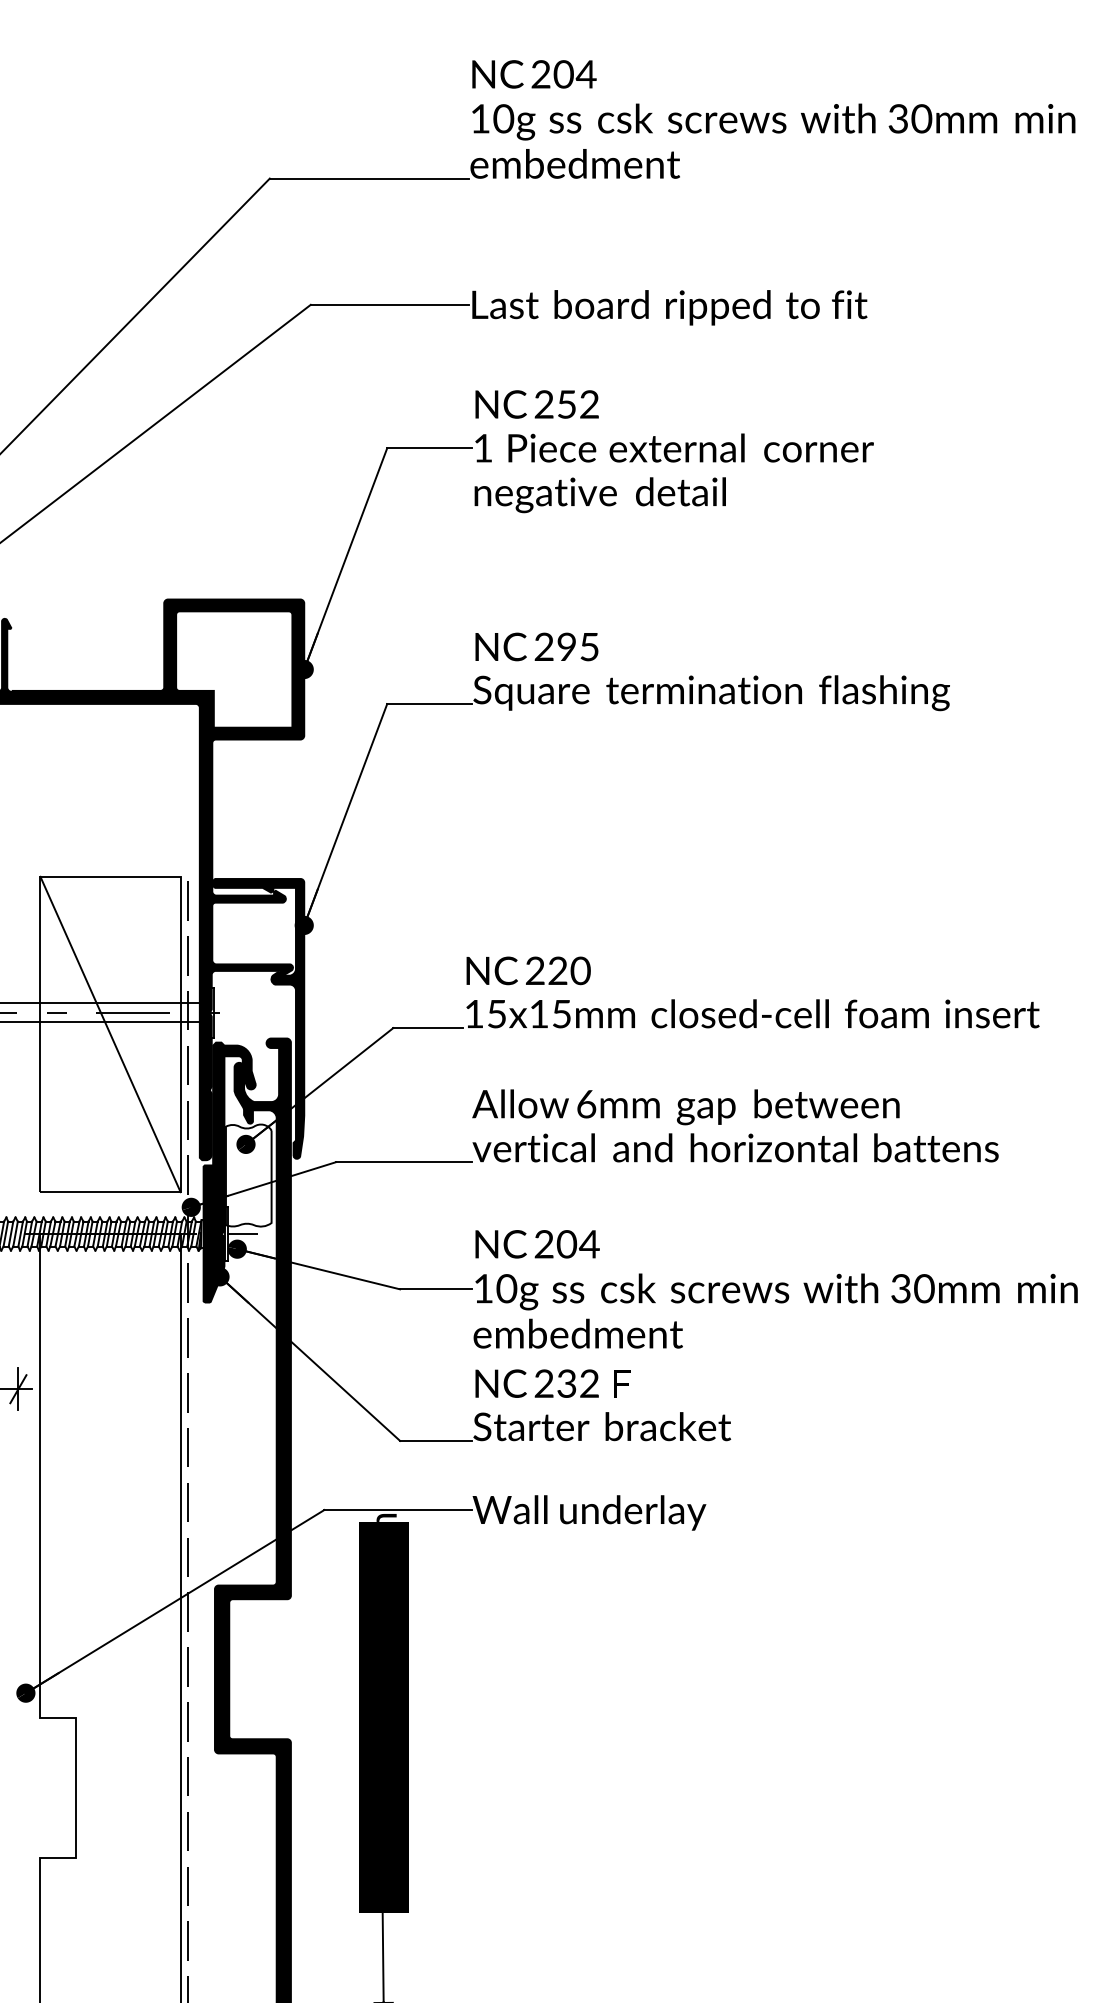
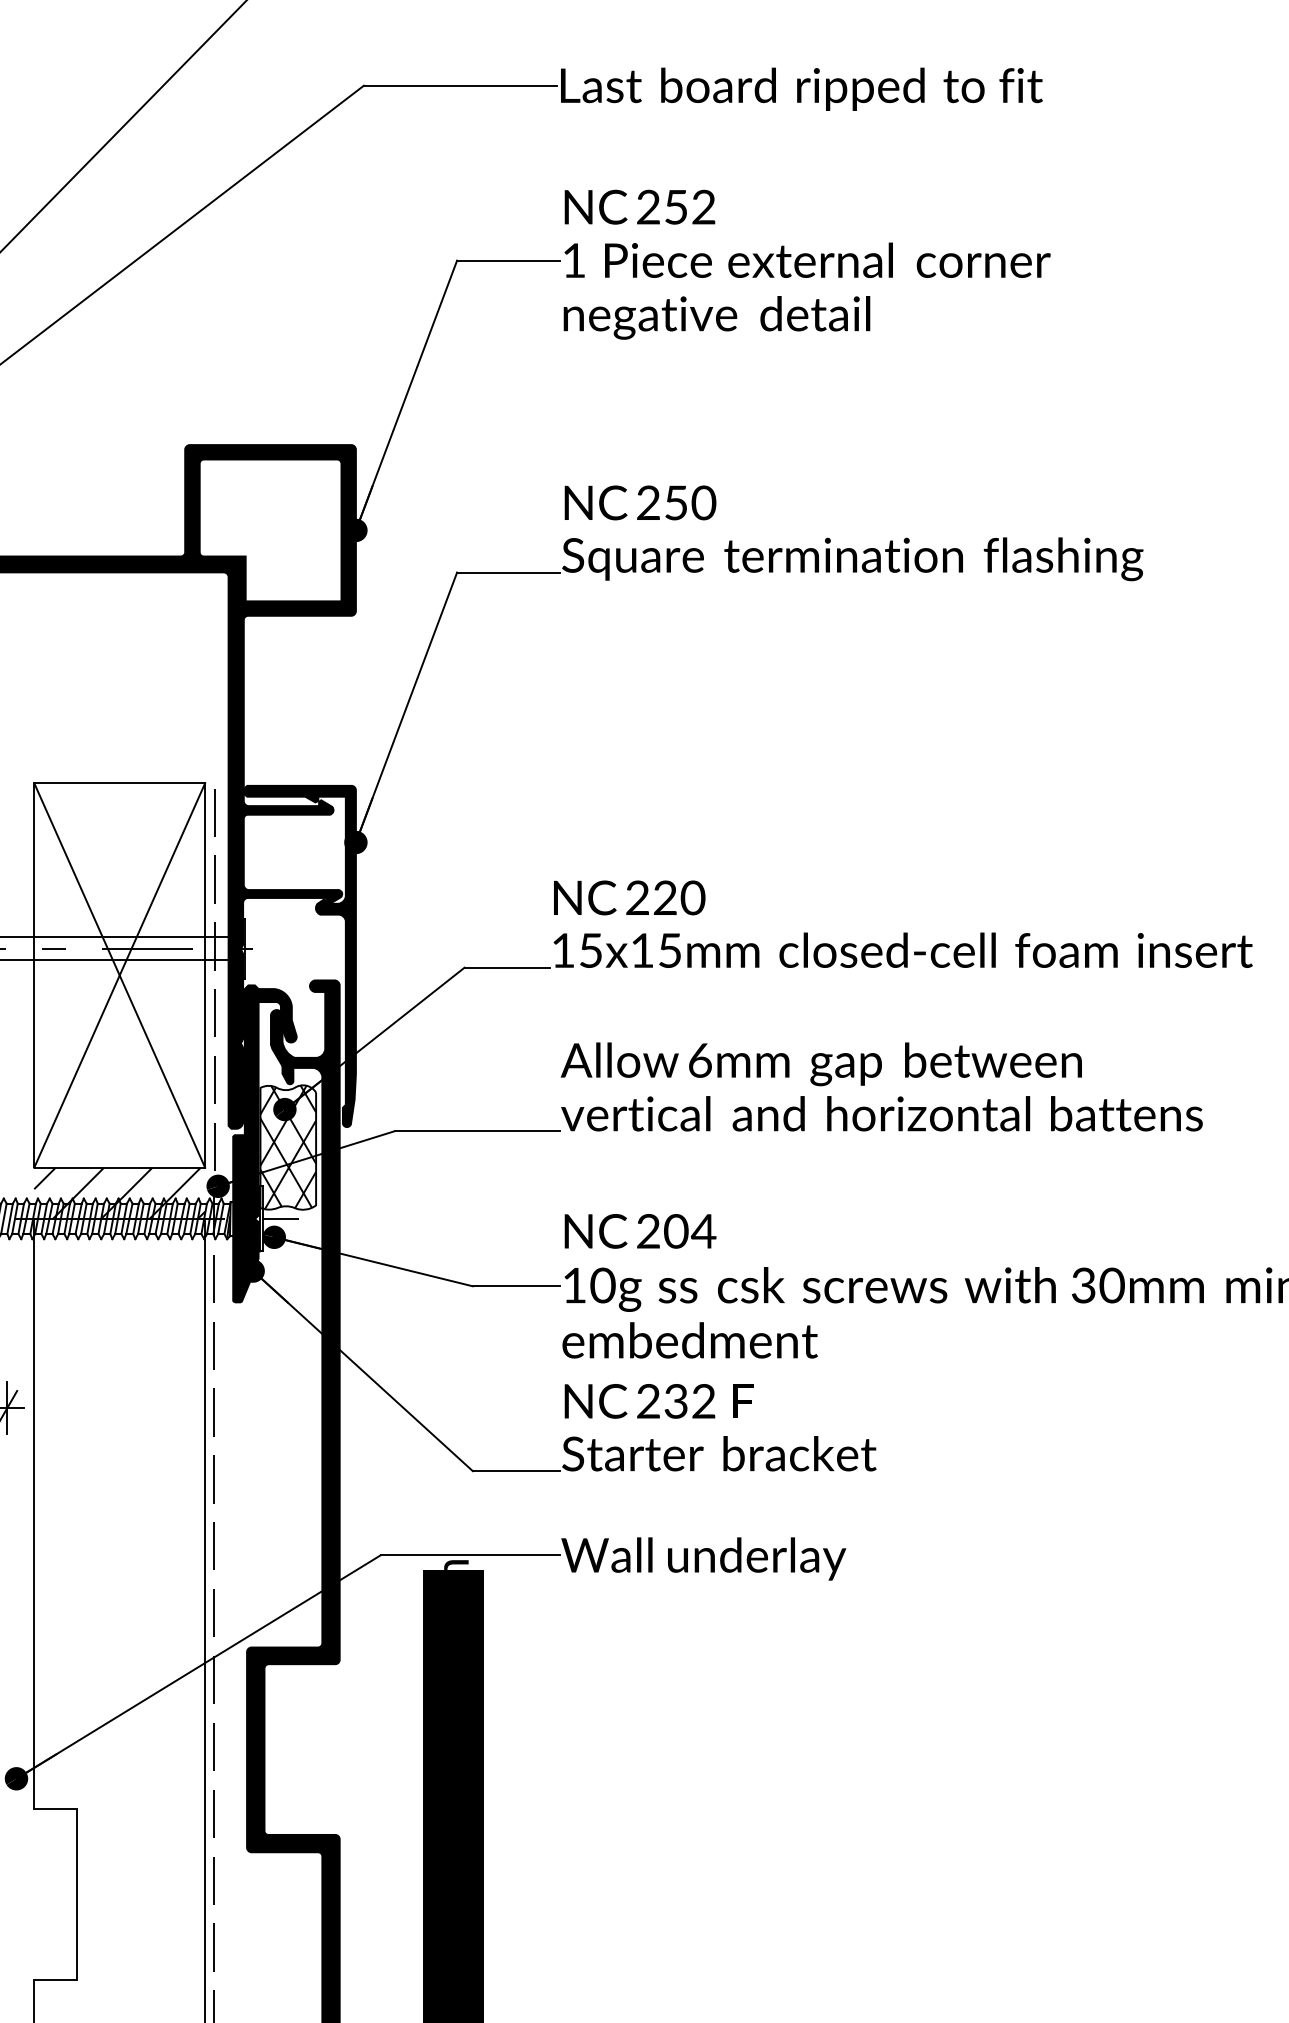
text: (578, 646) -> (690, 502), 295 -> 250
line: (110, 1034) -> (119, 975), added
hatch: (248, 1175) -> (287, 1147), added
hatch: (110, 1213) -> (119, 1193), added

